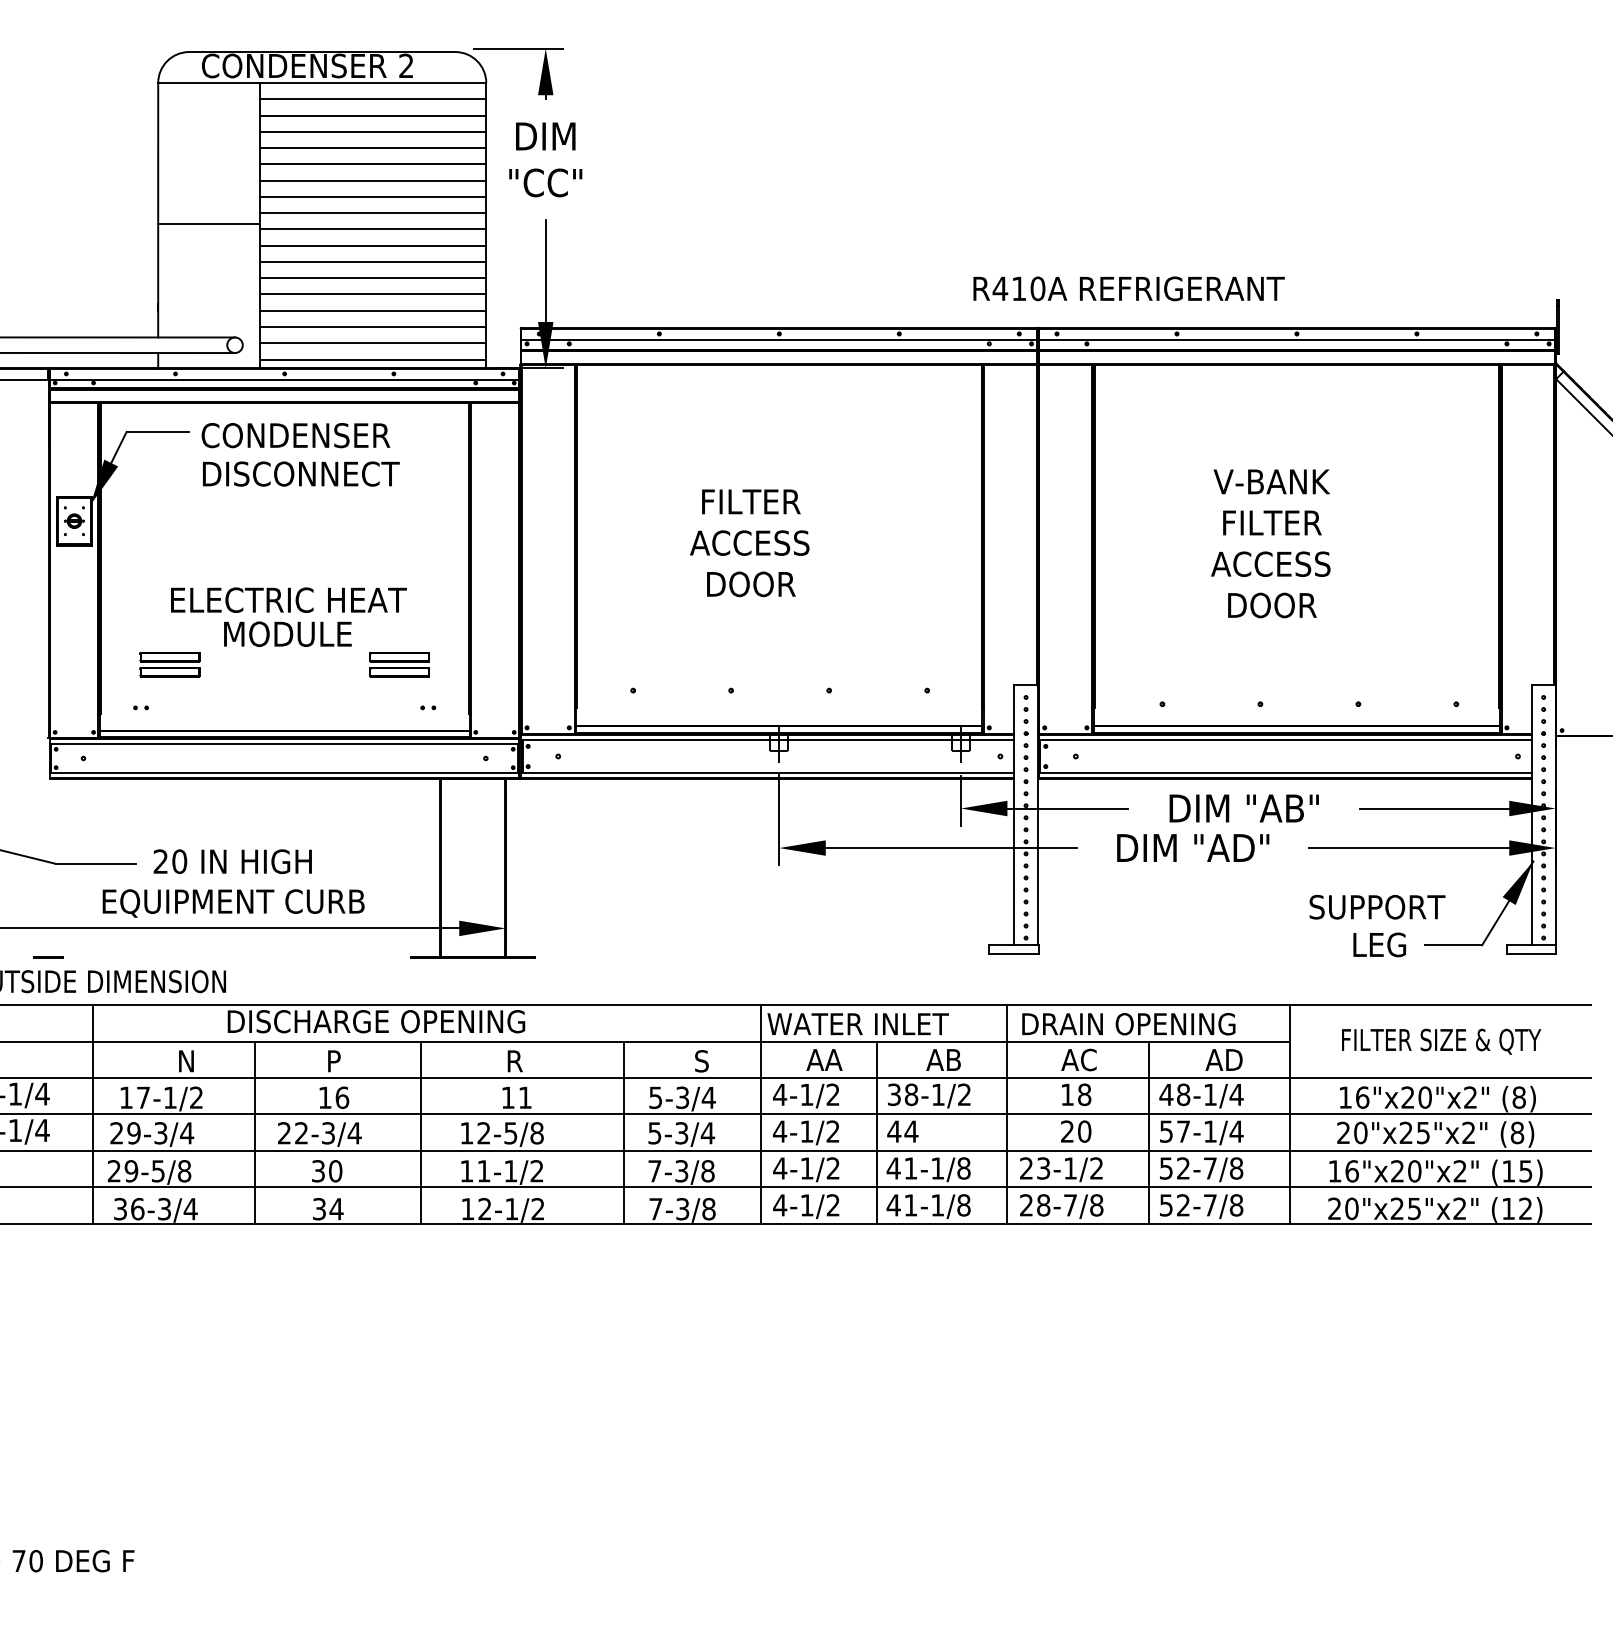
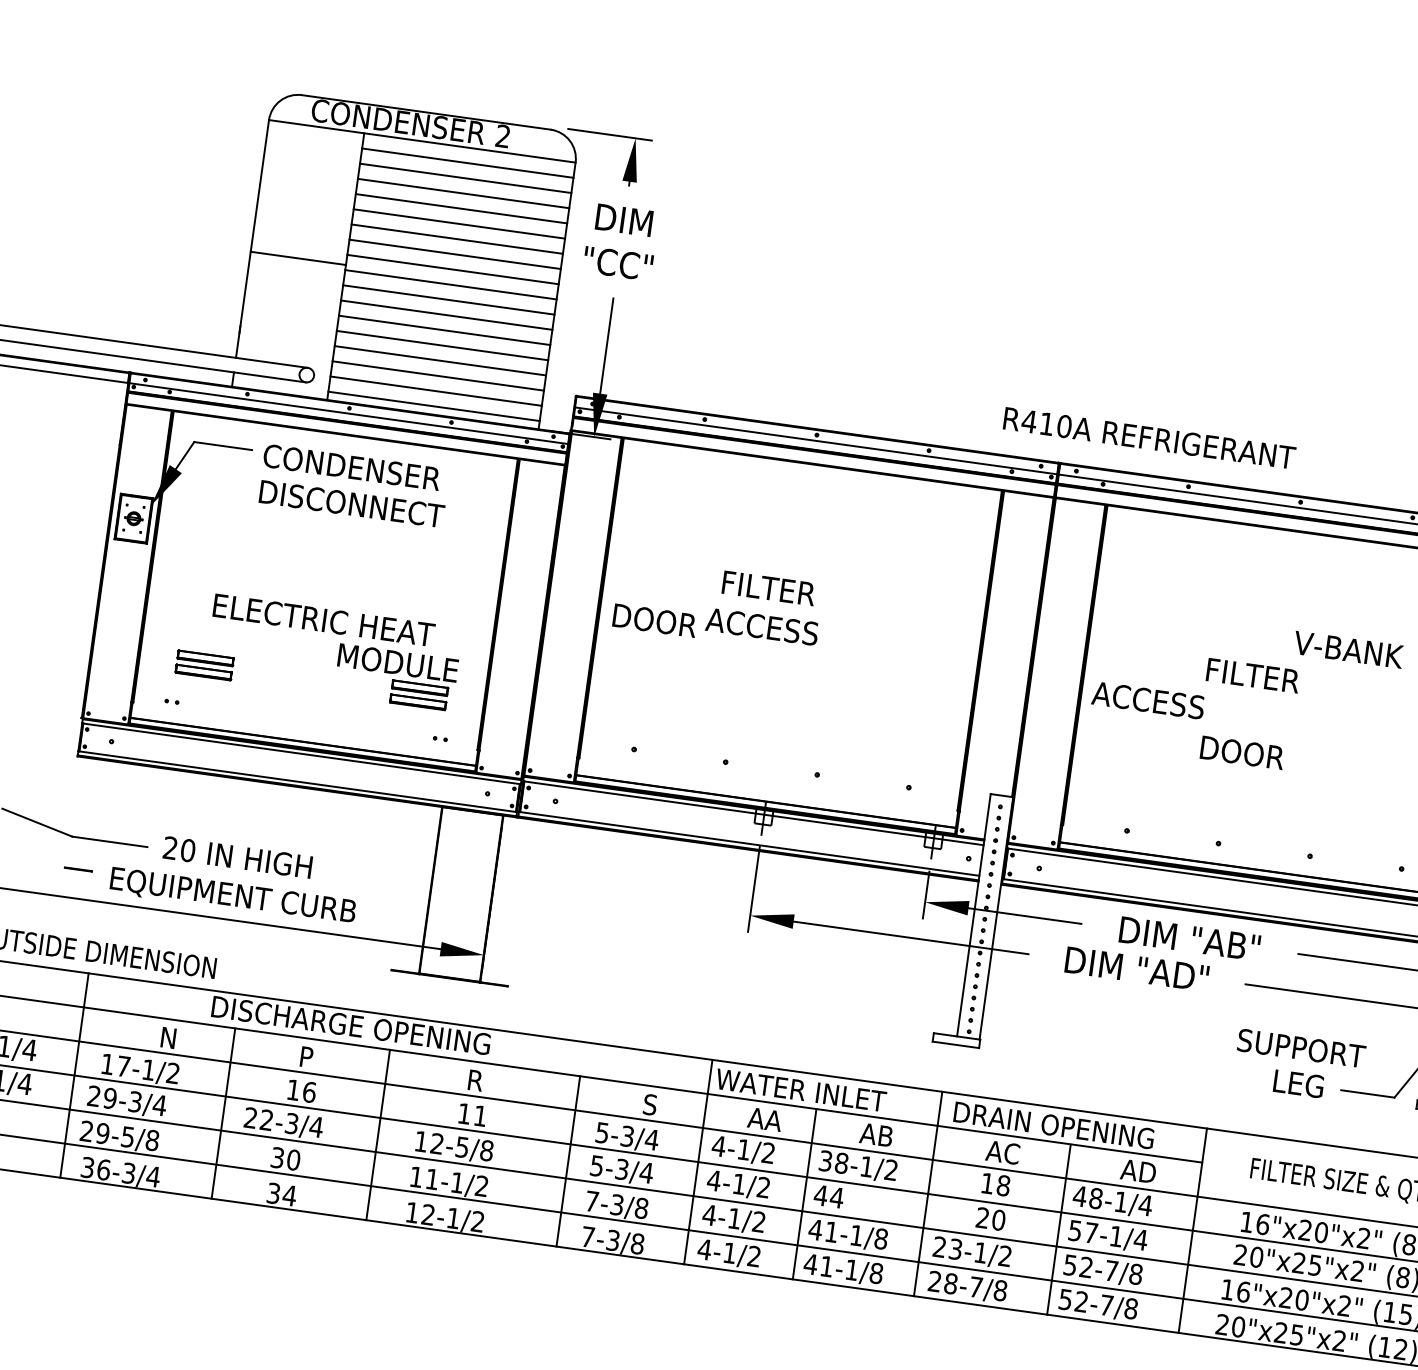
text: (1271, 481) -> (1348, 649), moved
text: (1270, 563) -> (1148, 699), moved
text: (751, 584) -> (655, 620), moved
text: (287, 633) -> (397, 662), moved
line: (48, 957) -> (78, 869), moved

